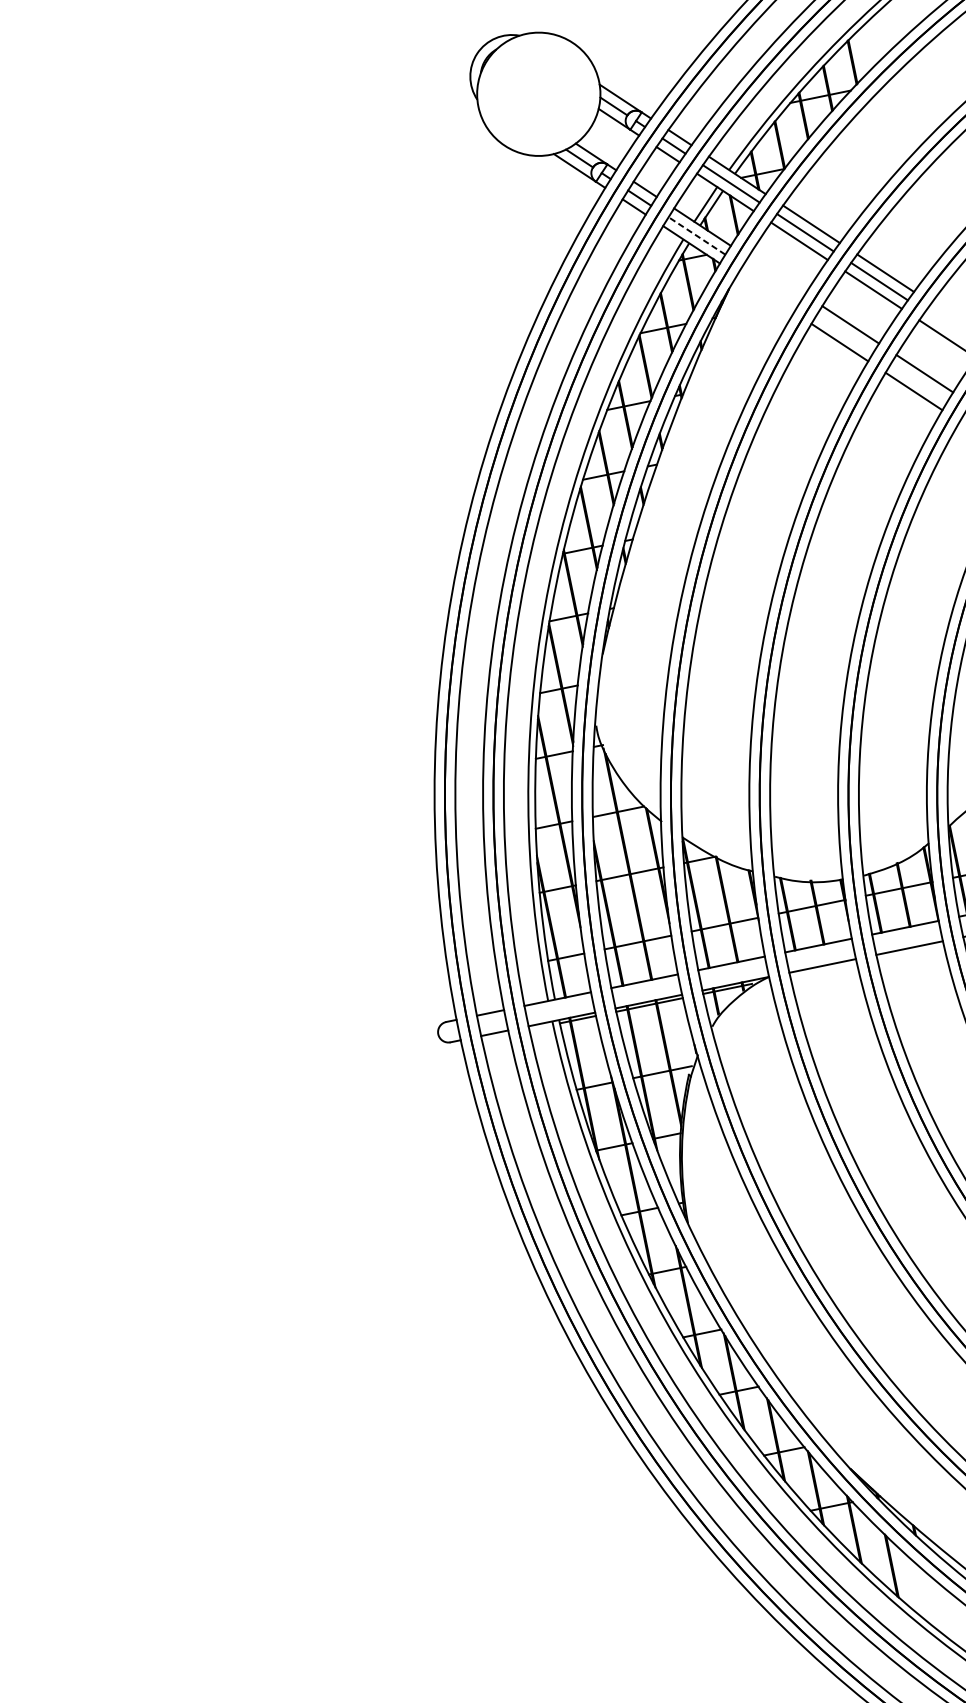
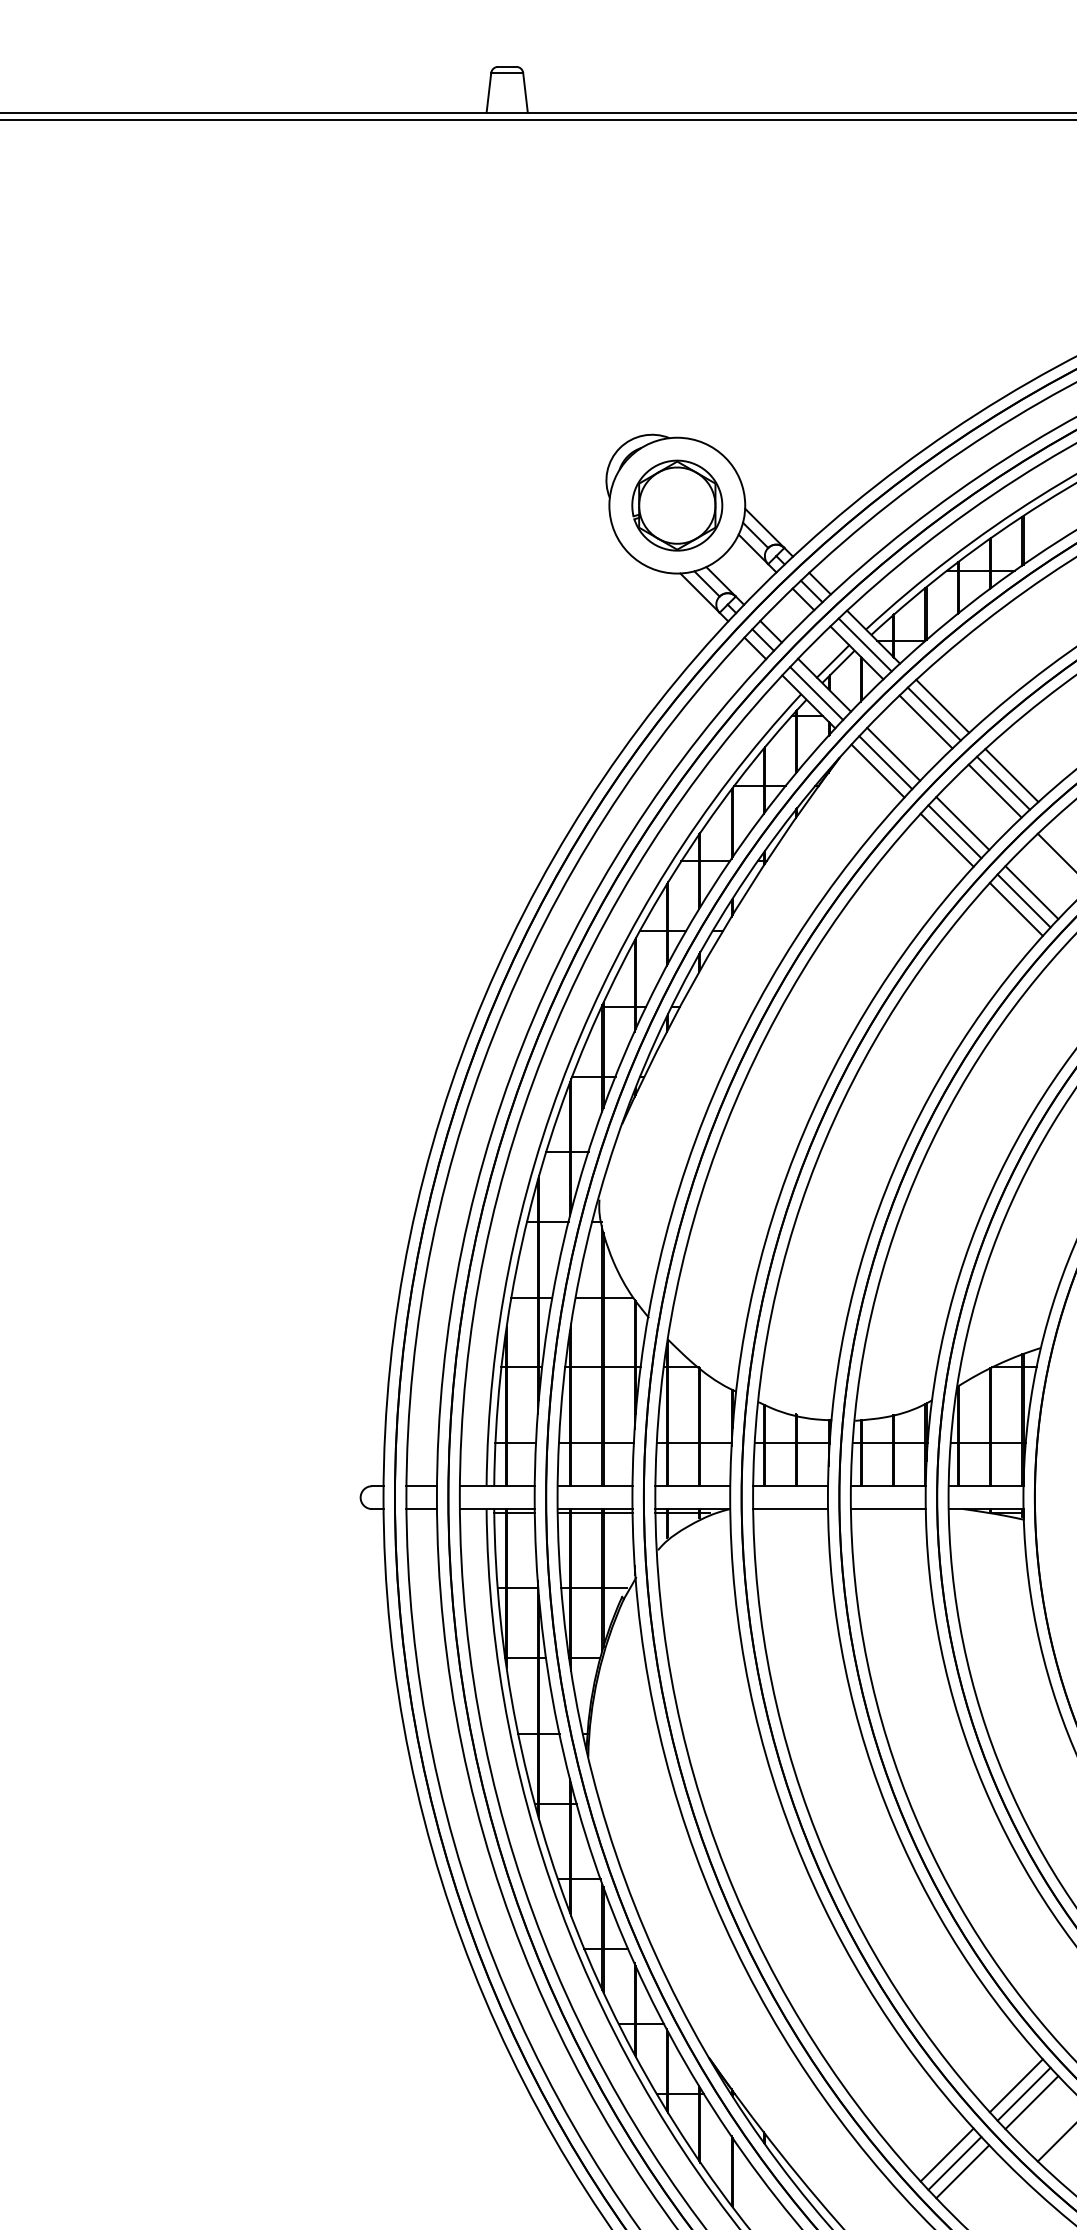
part: (538, 94) -> (677, 505), added
line: (696, 235) -> (816, 693), dashed -> solid
line: (776, 275) -> (893, 753), added
line: (770, 284) -> (885, 762), added
line: (765, 293) -> (877, 770), added
line: (844, 333) -> (954, 831), added
line: (918, 382) -> (1023, 900), added

